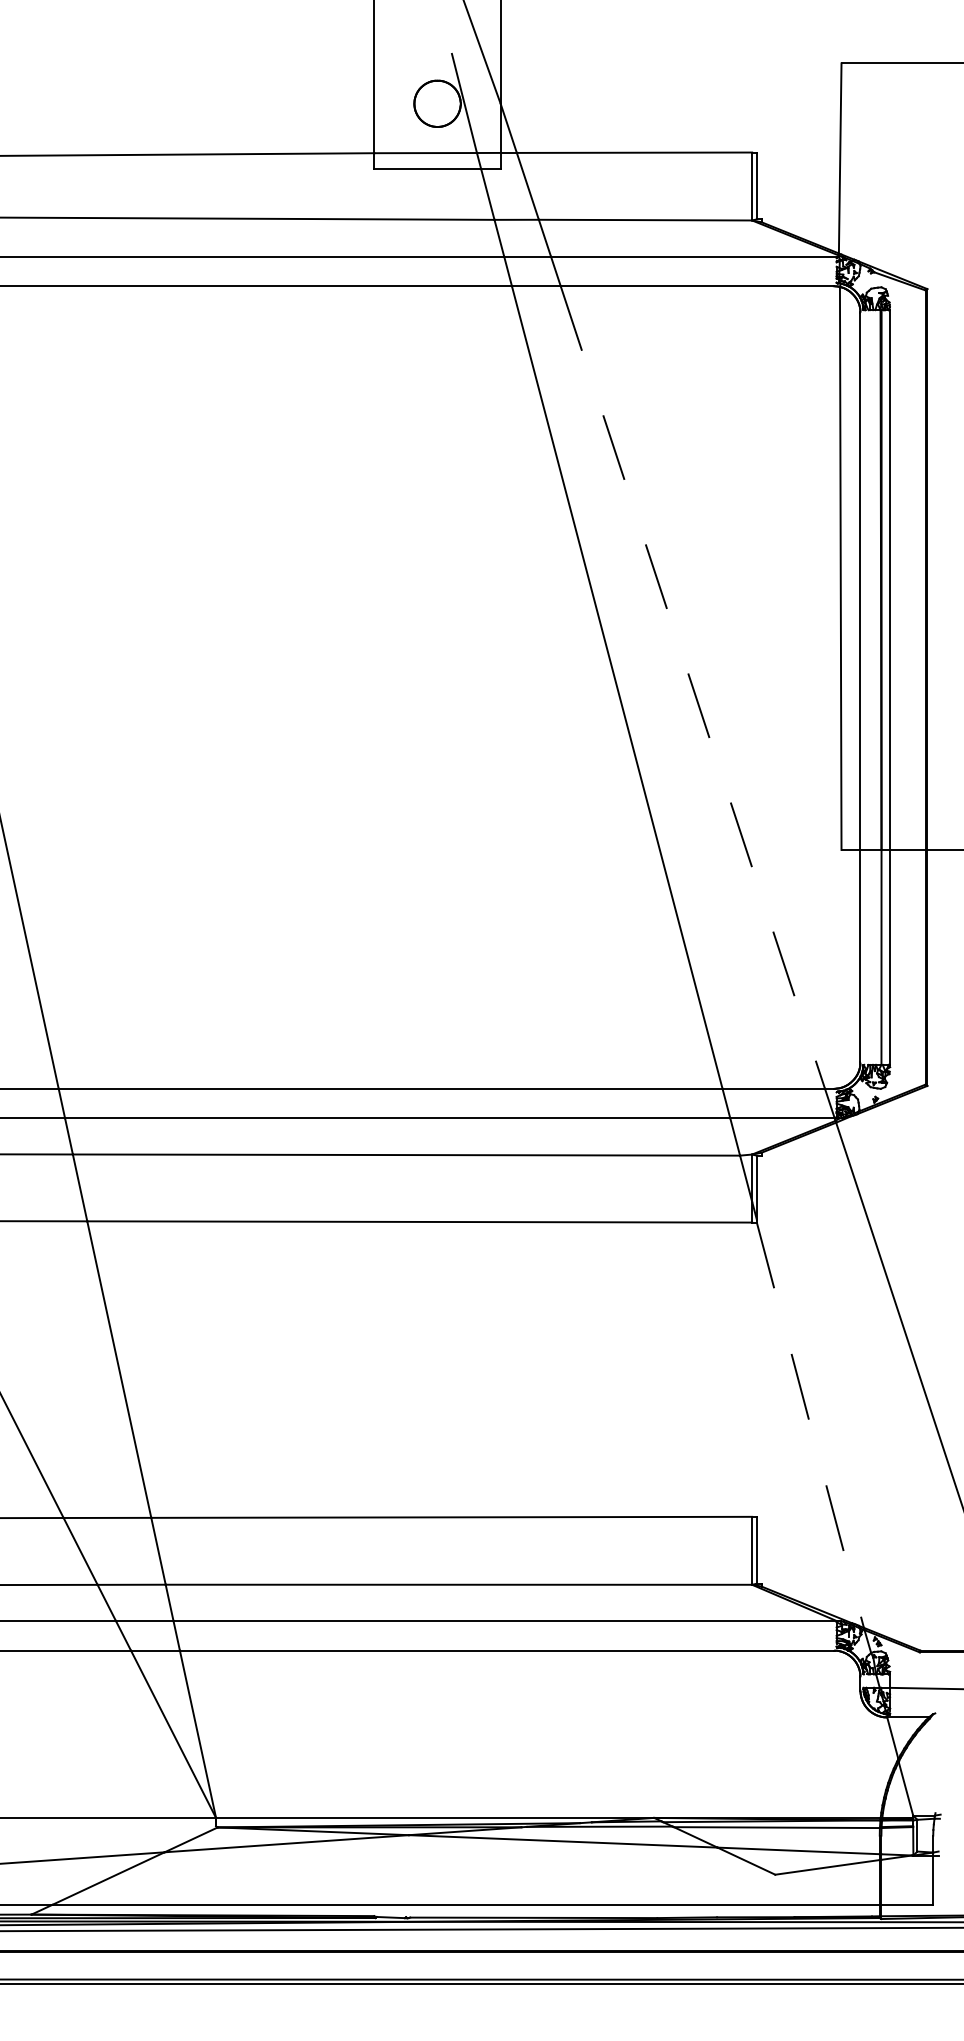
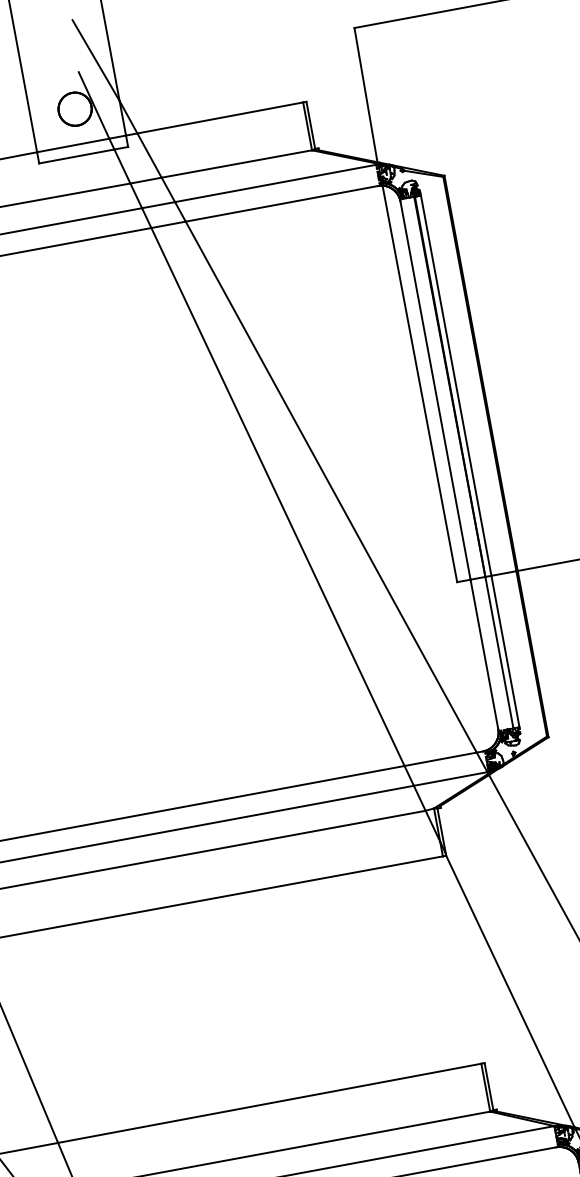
line: (693, 687) -> (331, 487), dashed -> solid
line: (810, 1425) -> (510, 991), dashed -> solid

